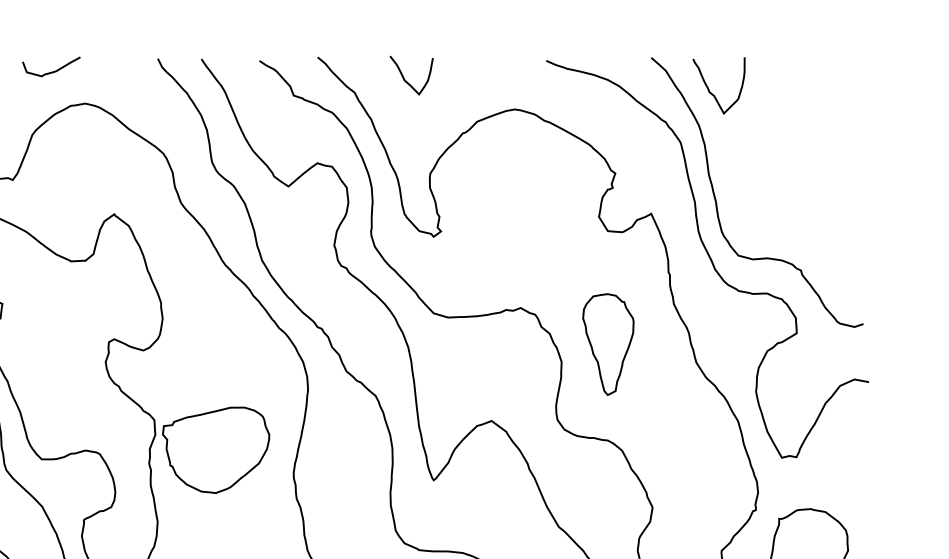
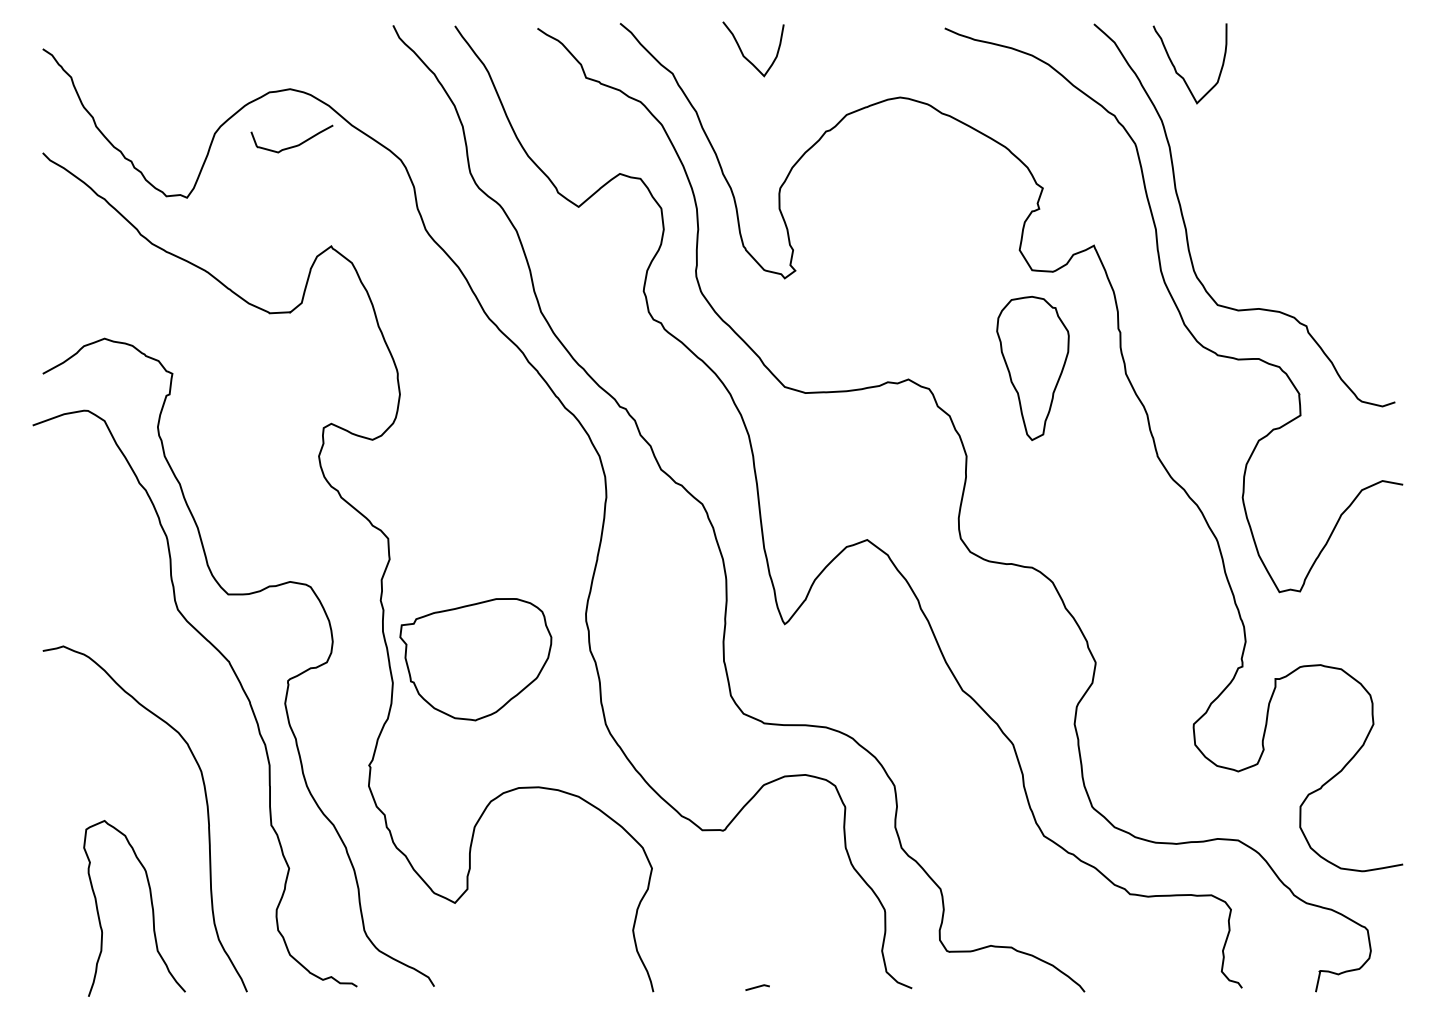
curve: (53, 71) -> (294, 145), moved
part: (608, 344) -> (1032, 368), moved
part: (215, 450) -> (475, 659), moved

